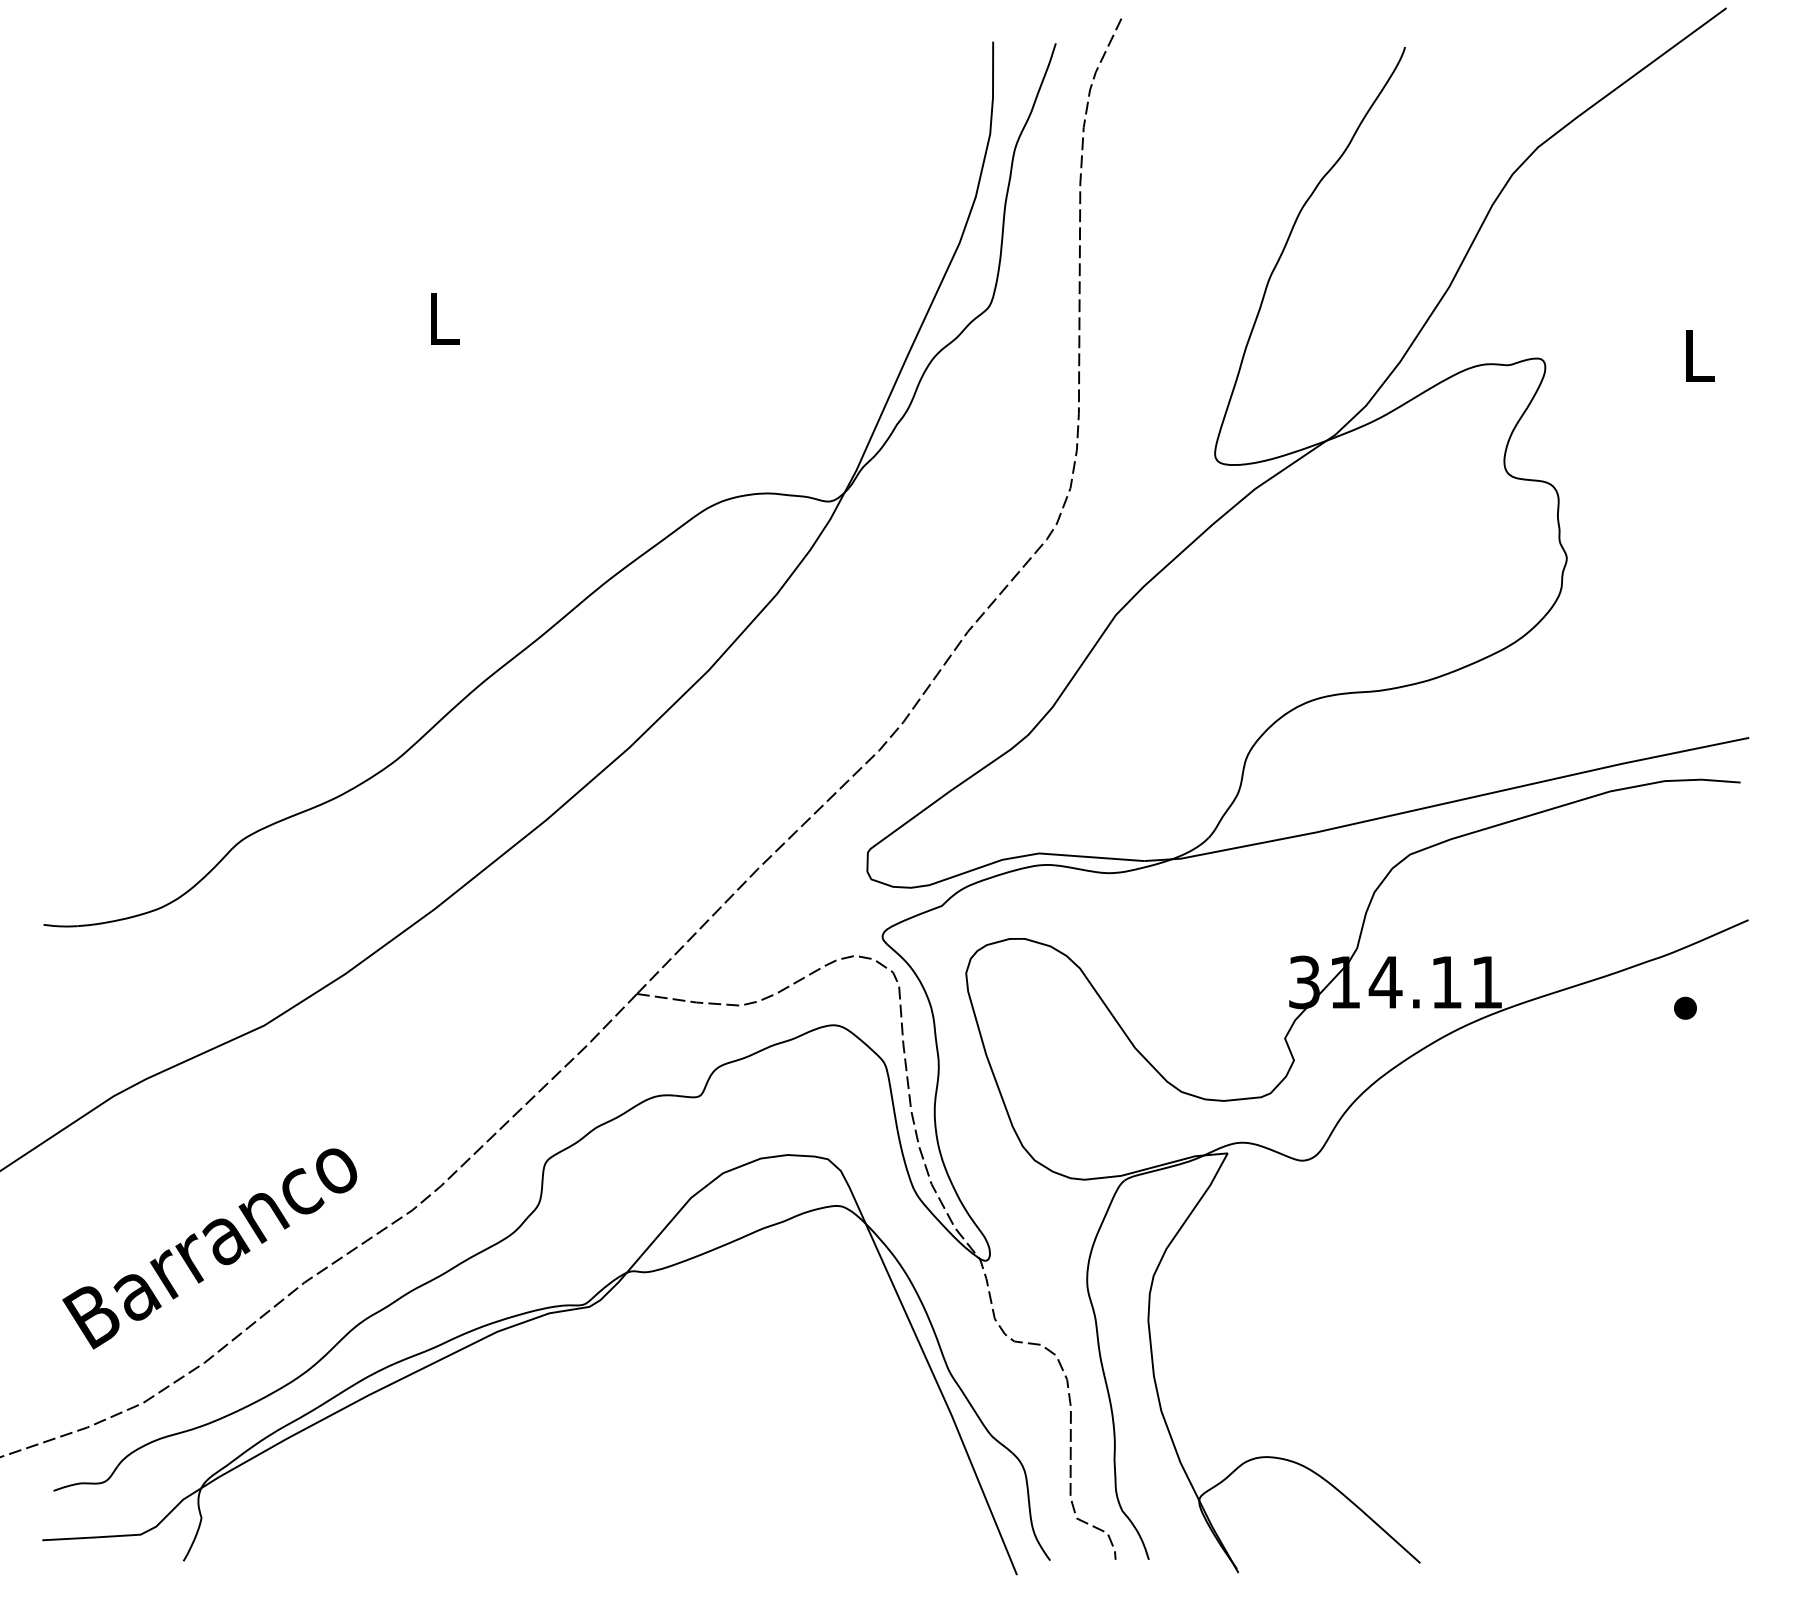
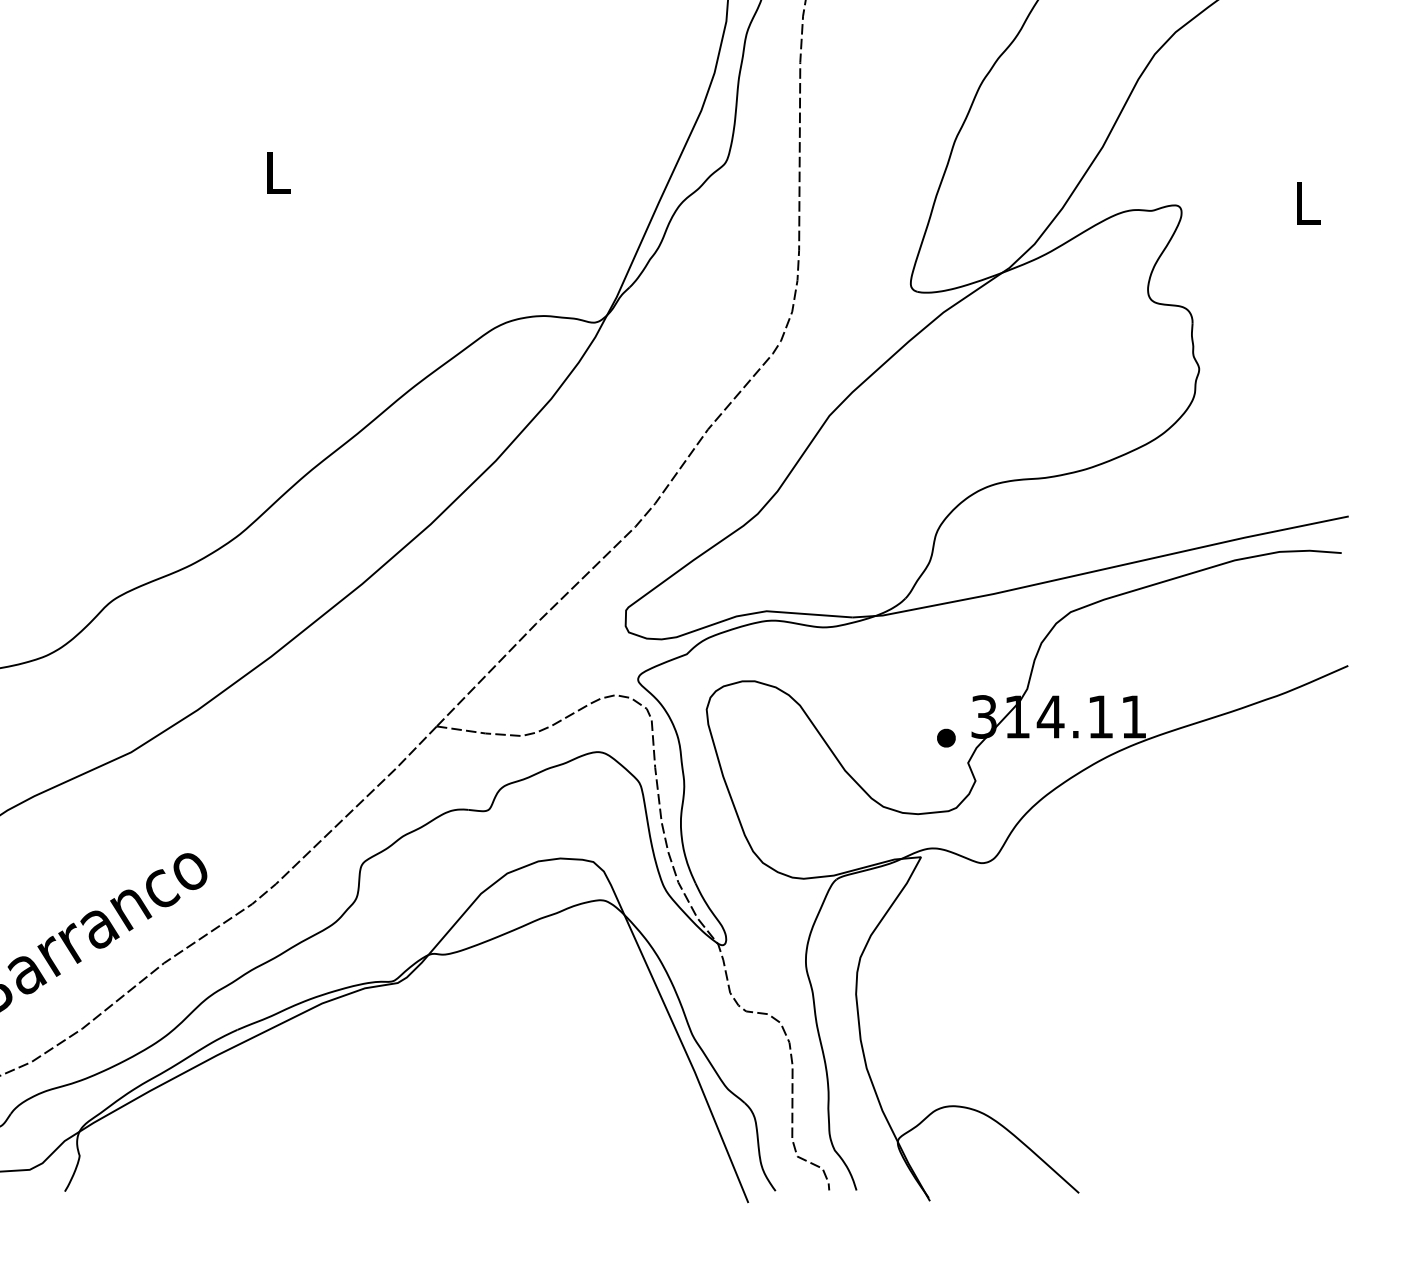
part: (1685, 1007) -> (946, 737), moved

